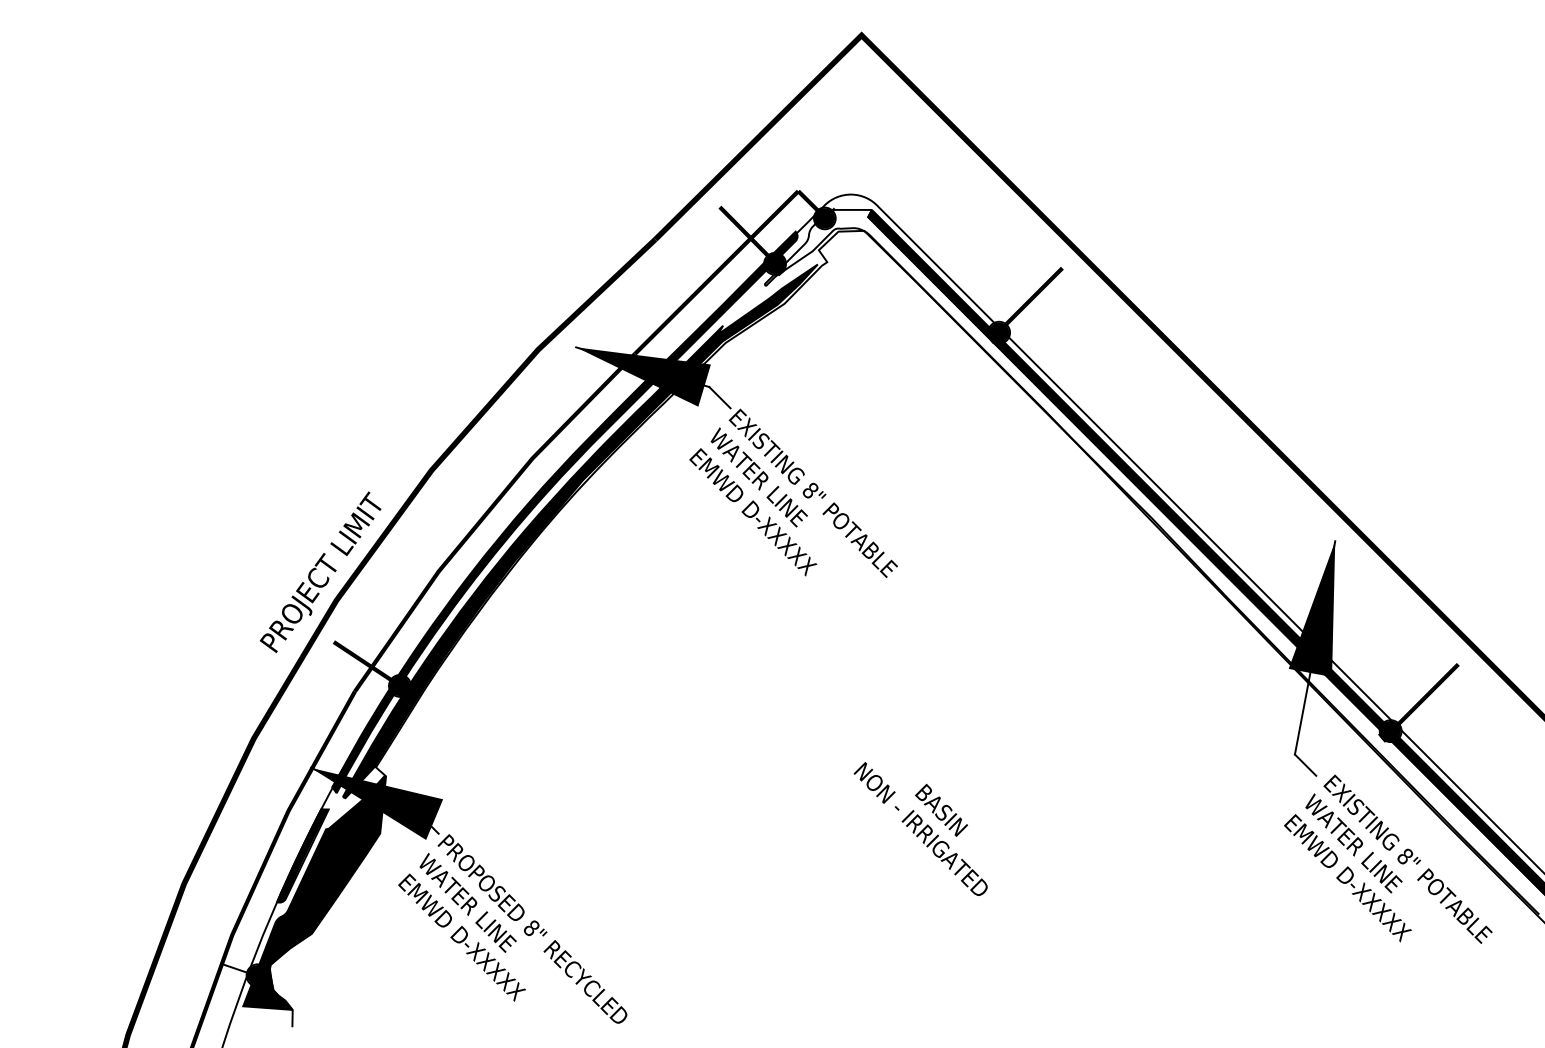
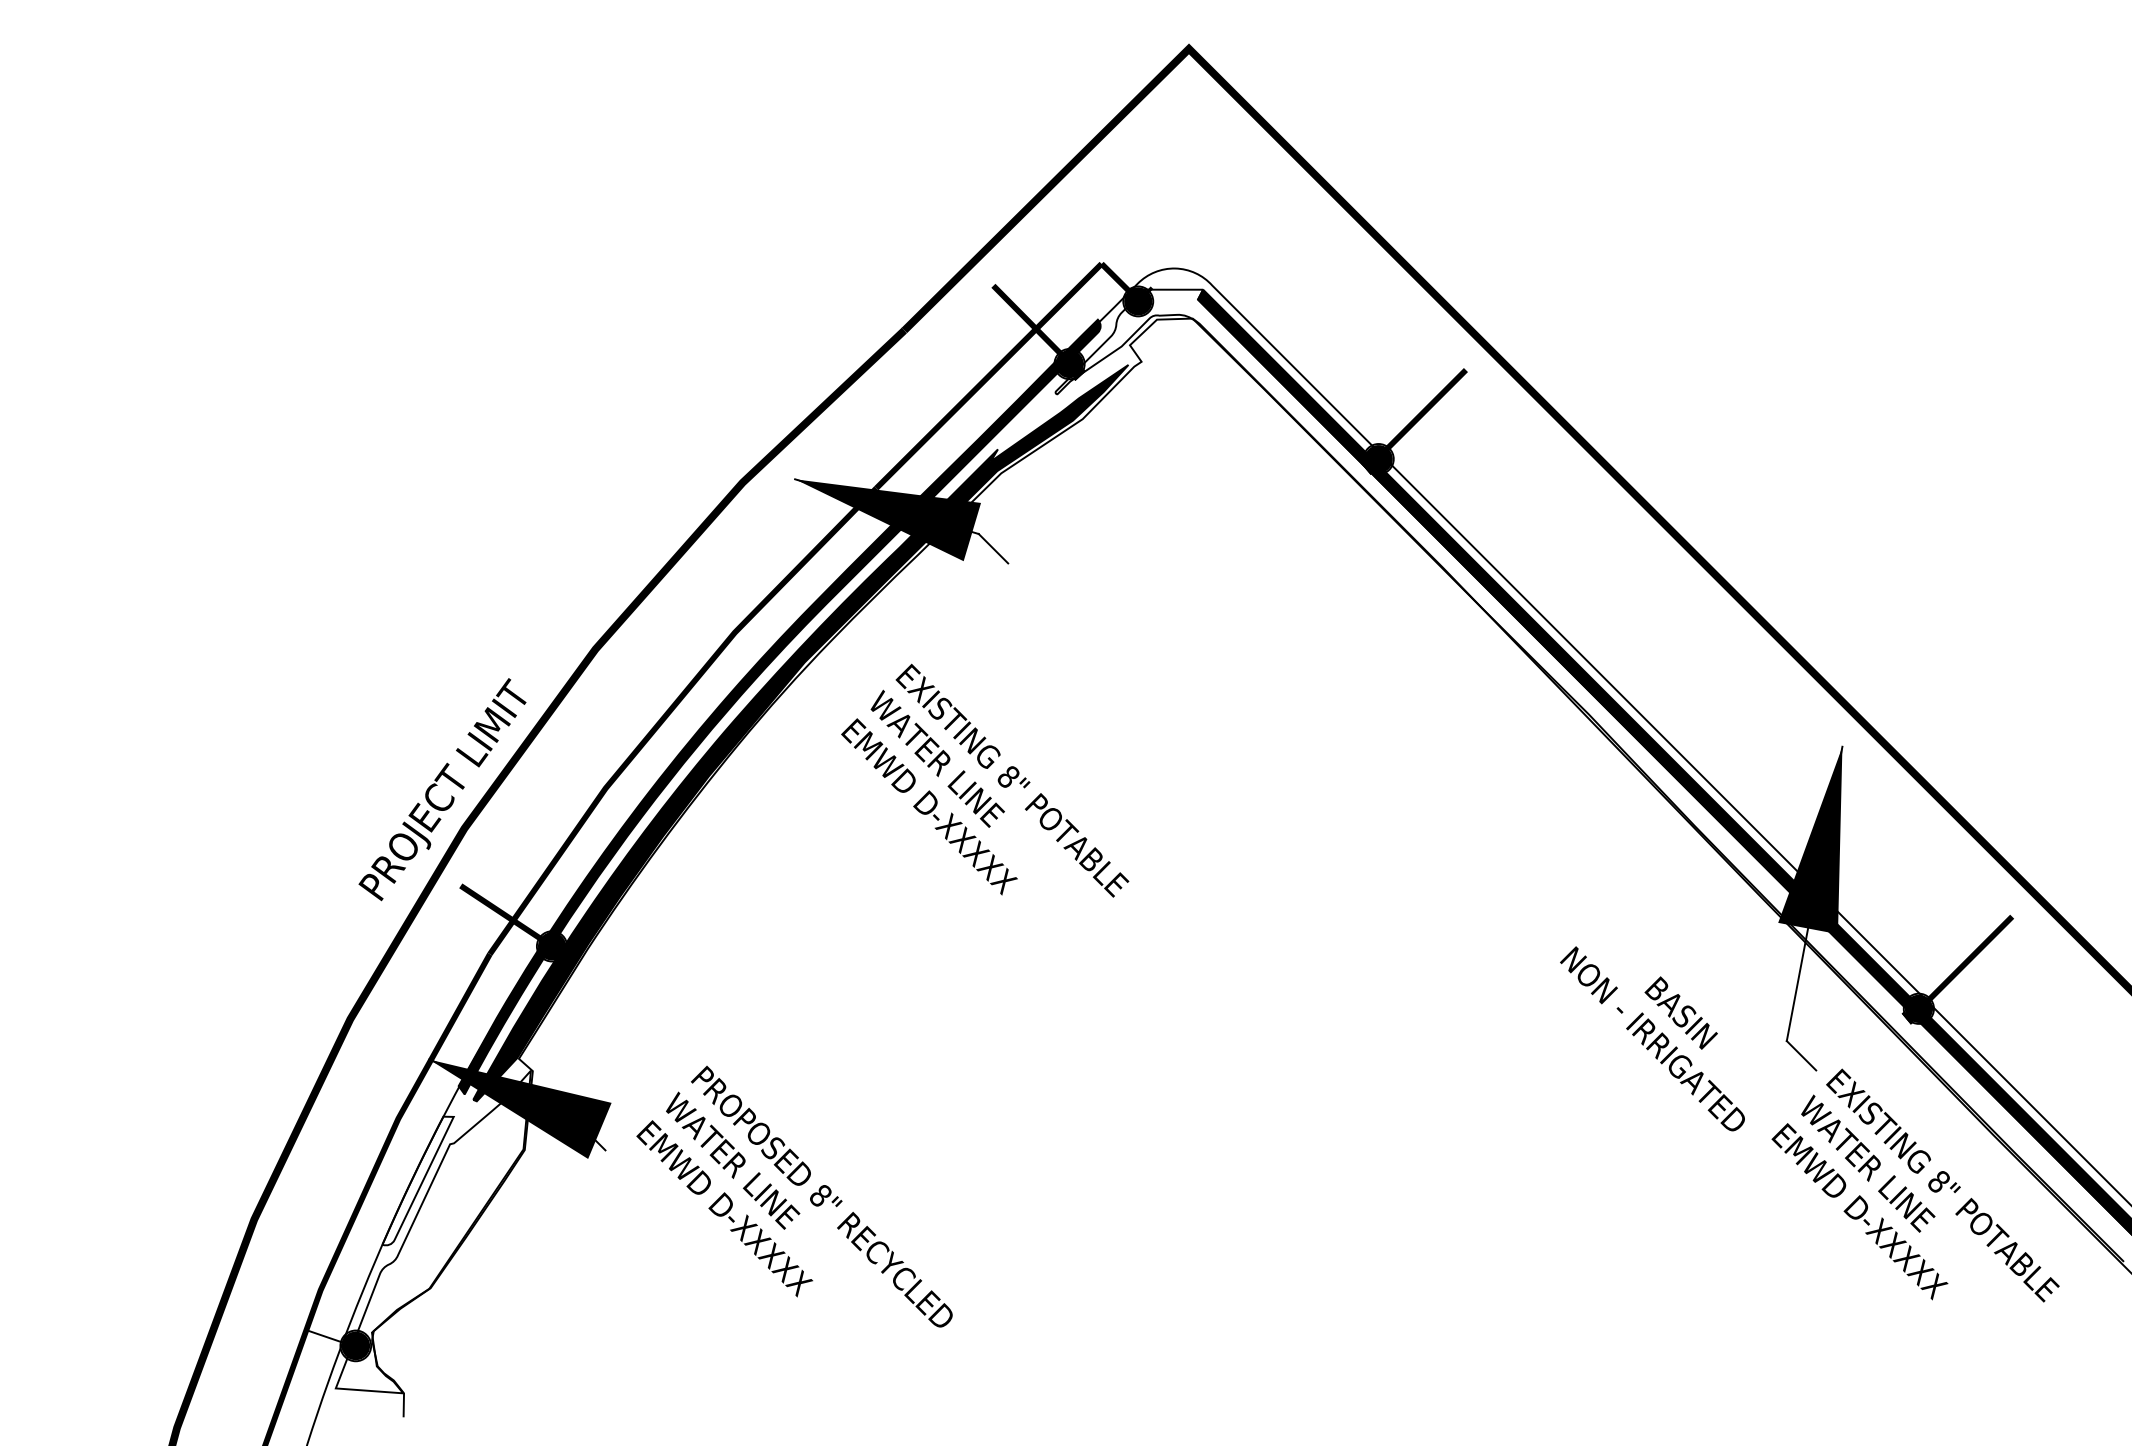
text: (793, 493) -> (985, 780), moved
text: (920, 828) -> (1652, 1038), moved
fill: (302, 855) -> (417, 1180), removed
fill: (313, 892) -> (432, 1231), removed
text: (512, 928) -> (794, 1196), moved

